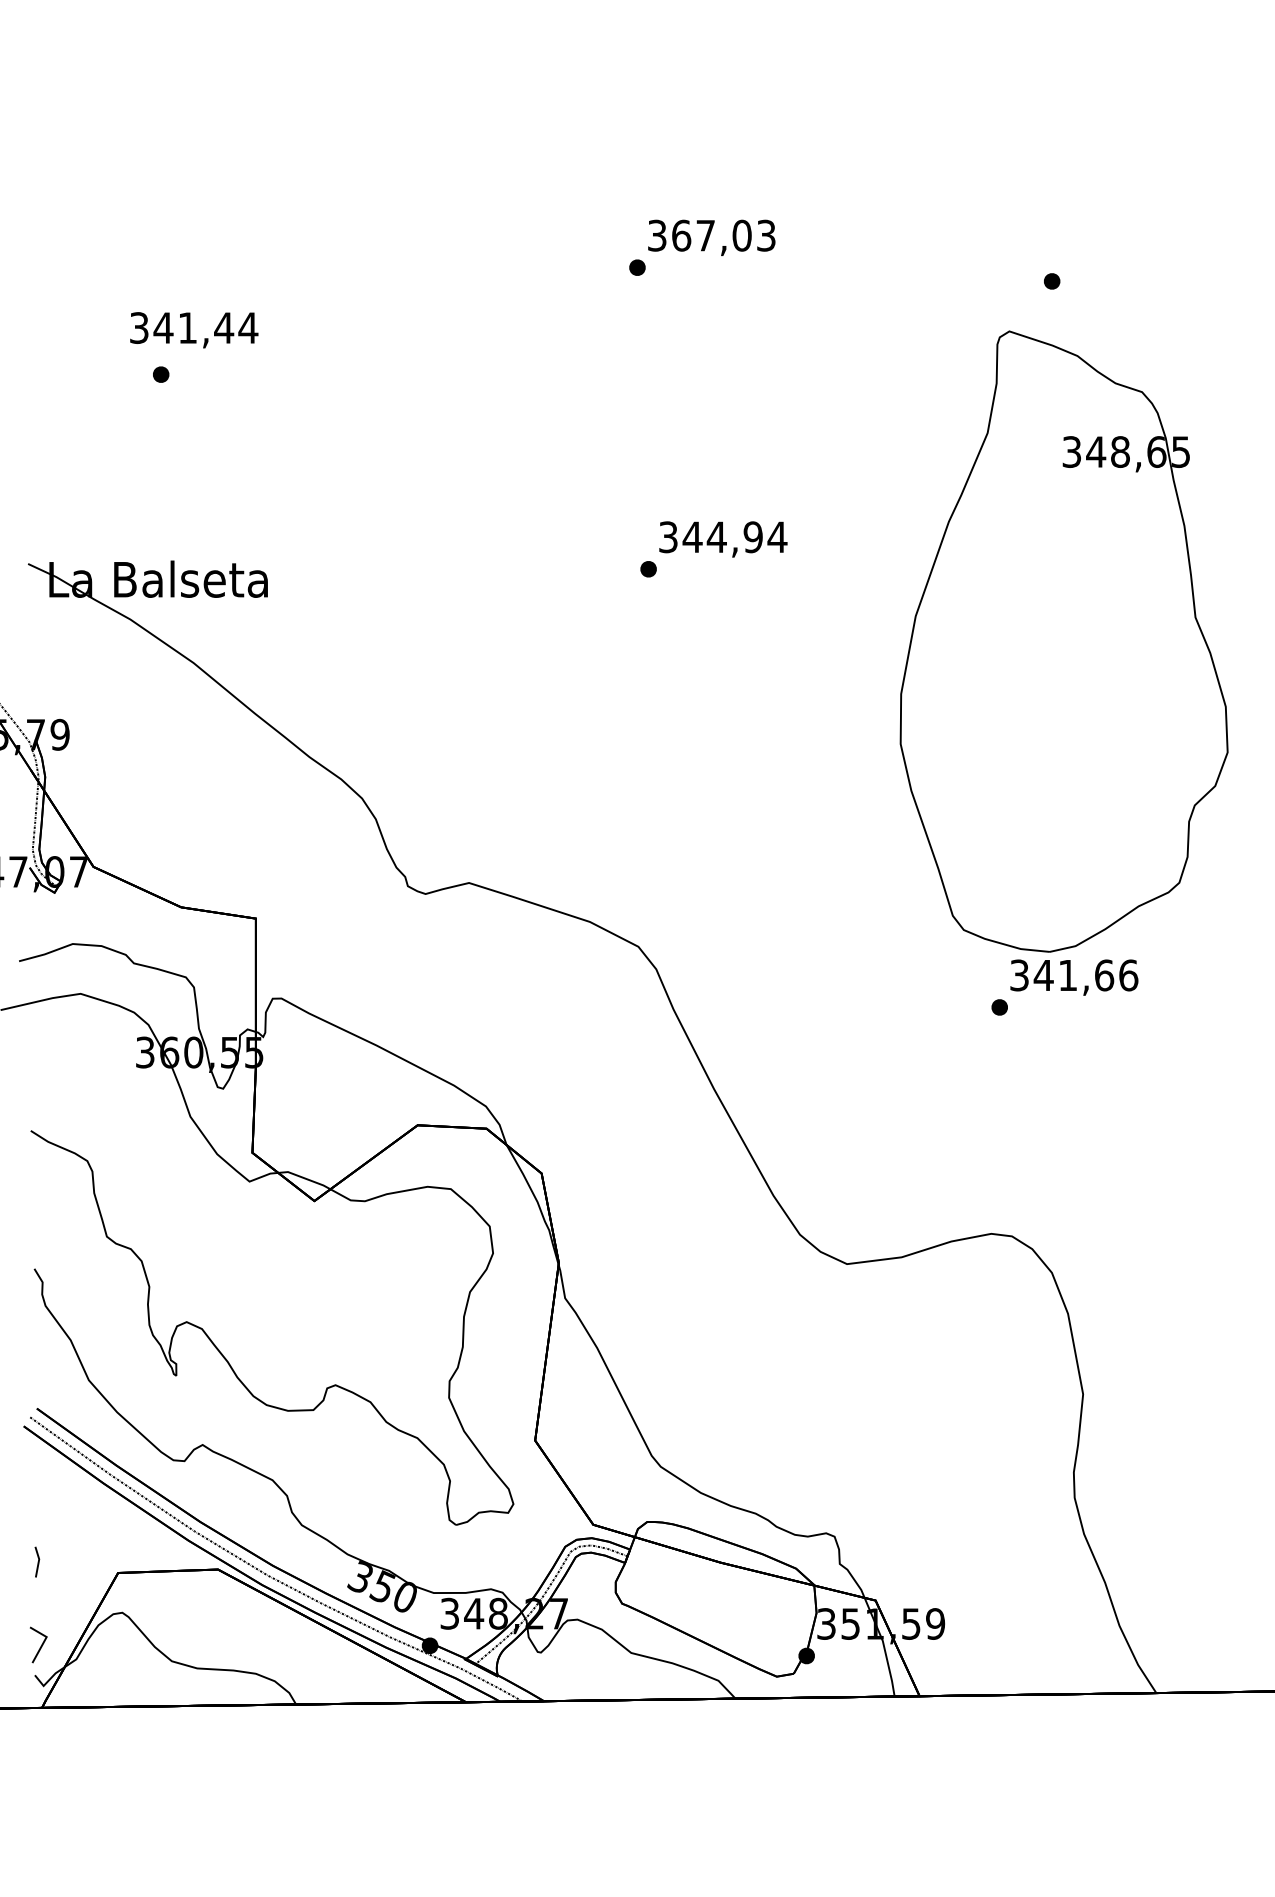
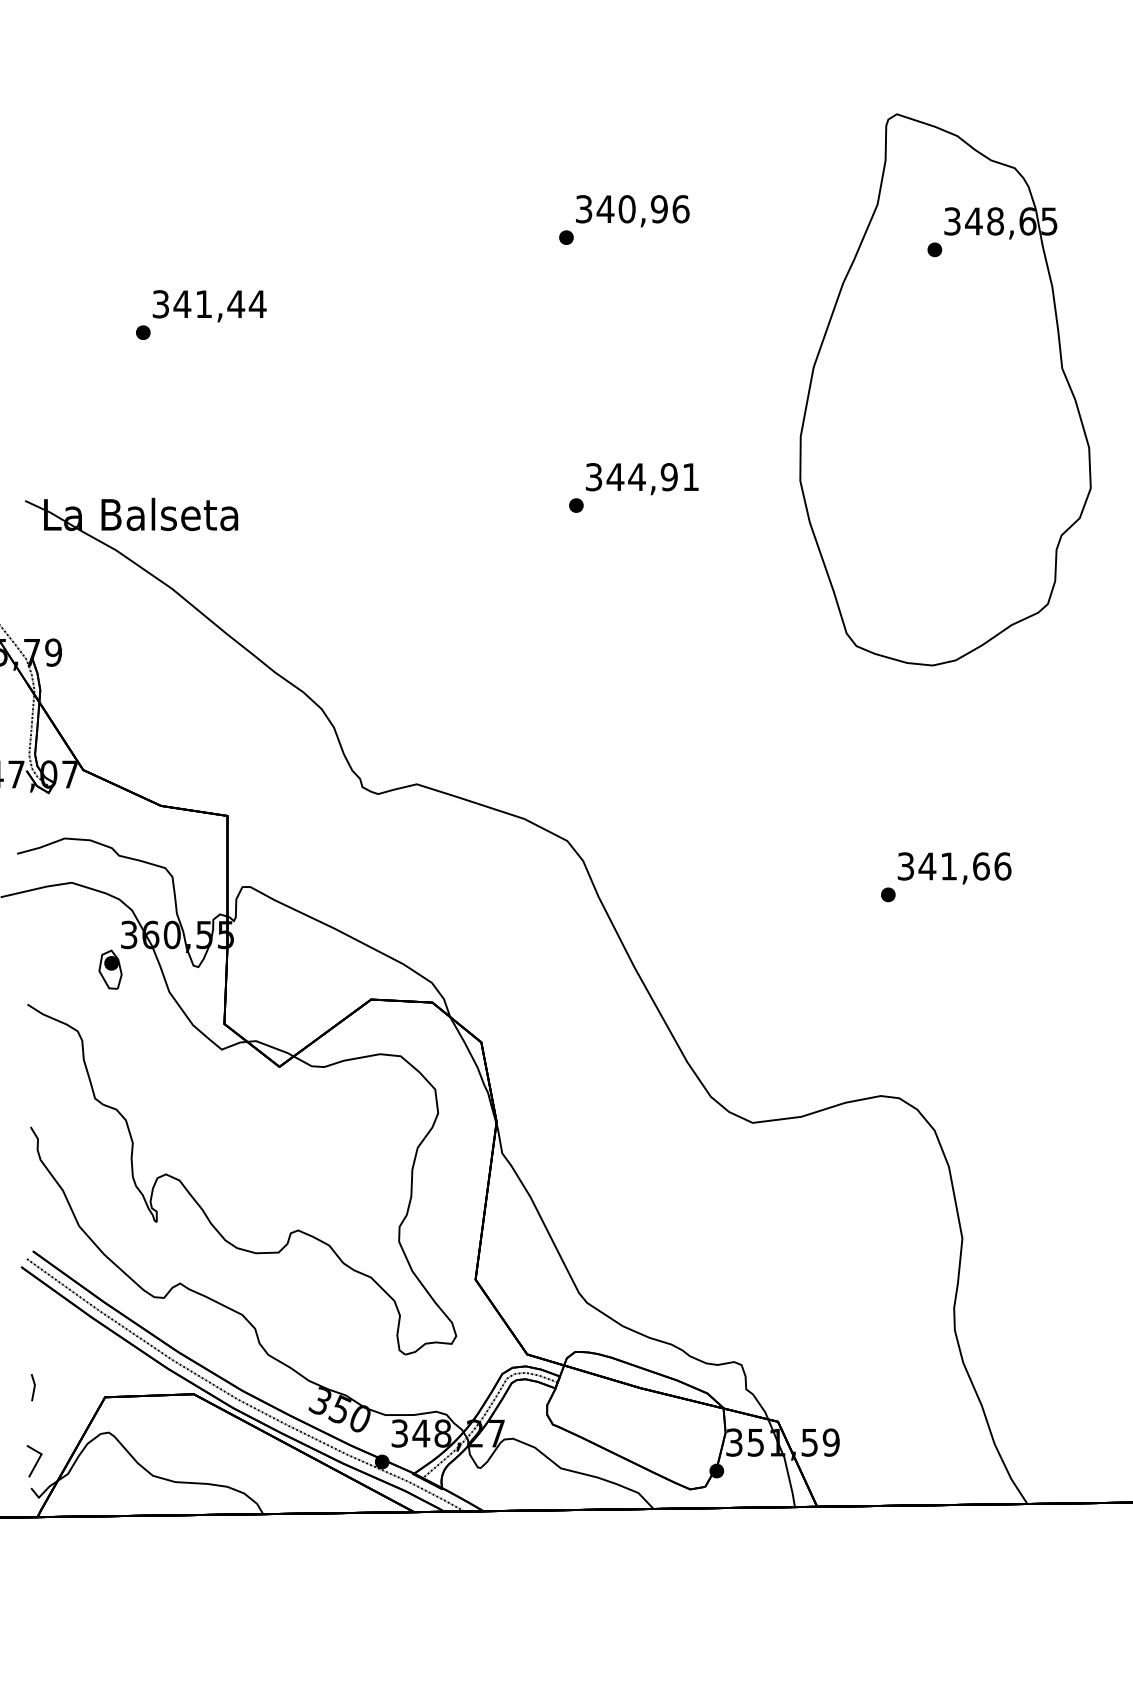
text: (723, 235) -> (642, 209), 367,03 -> 340,96
text: (194, 330) -> (209, 306), moved
text: (777, 536) -> (690, 476), 344,94 -> 344,91
part: (1064, 641) -> (945, 389), moved
part: (124, 1091) -> (110, 969), added

